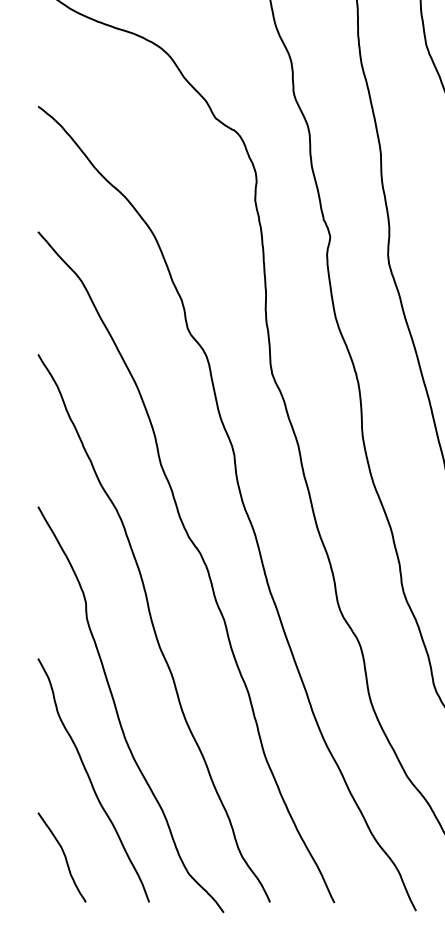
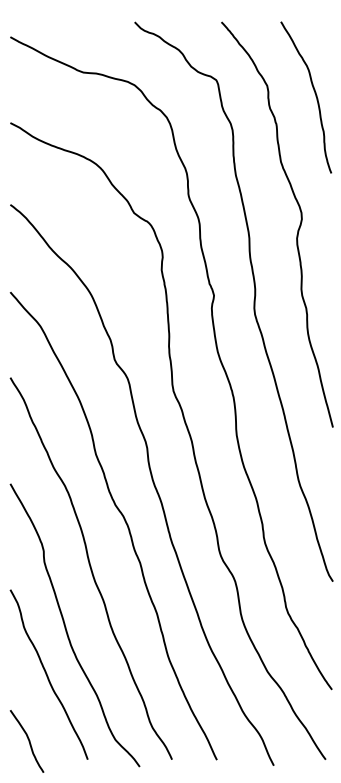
curve: (64, 857) -> (28, 741), moved

